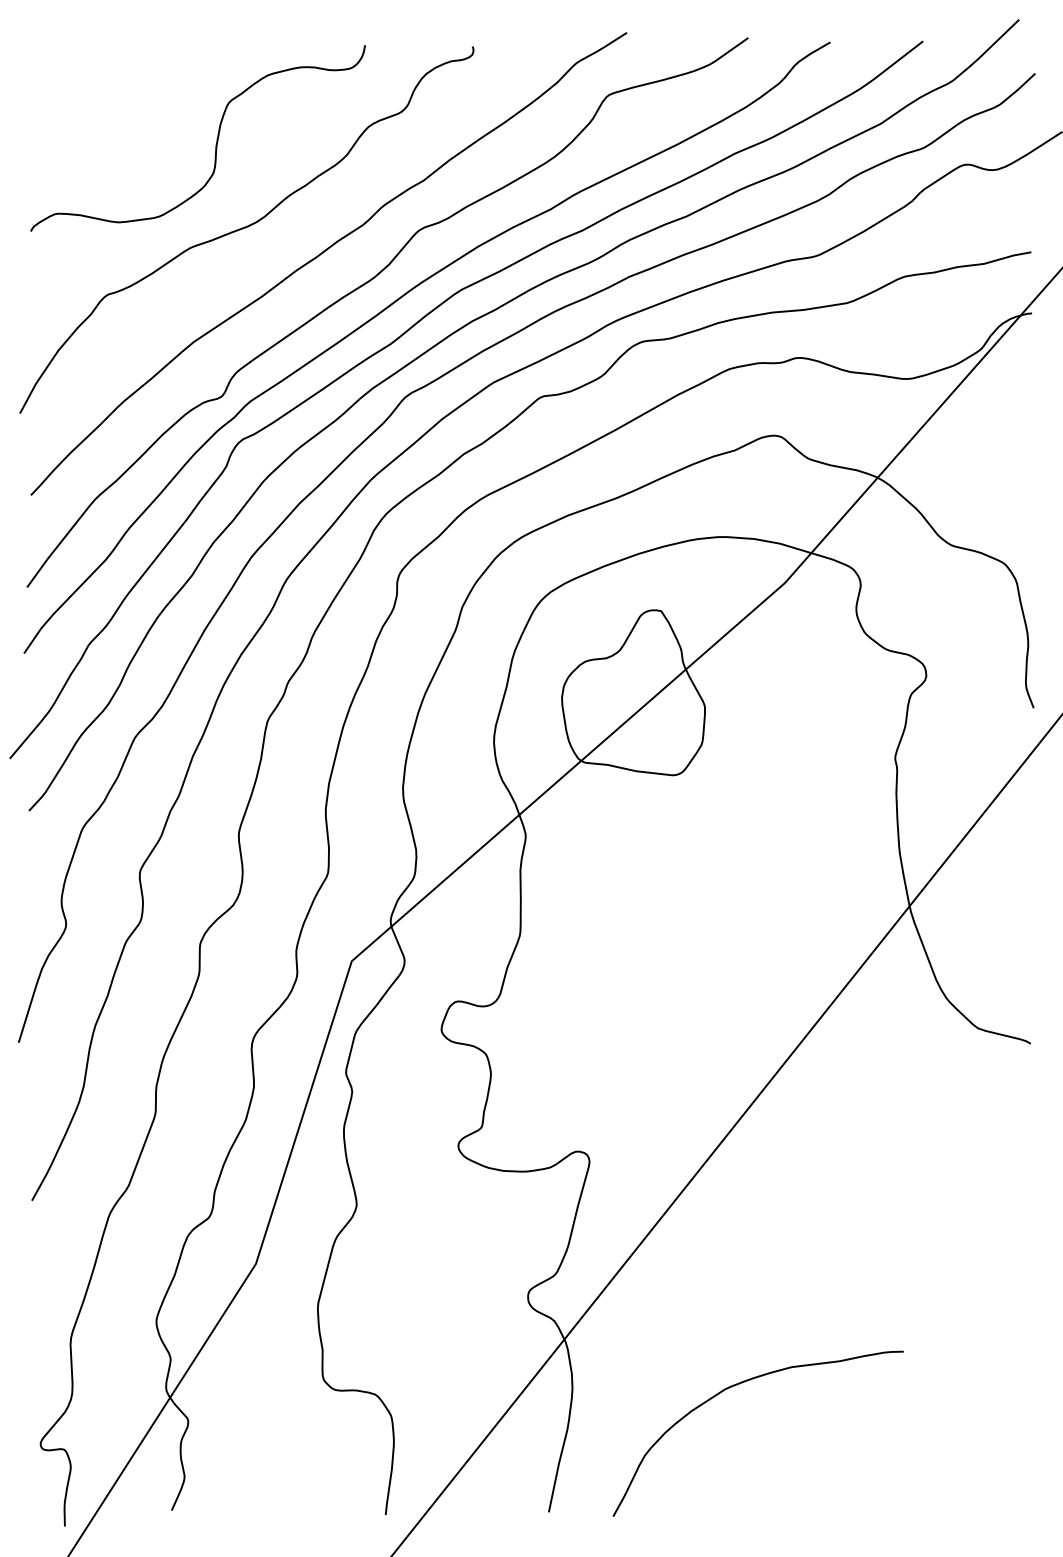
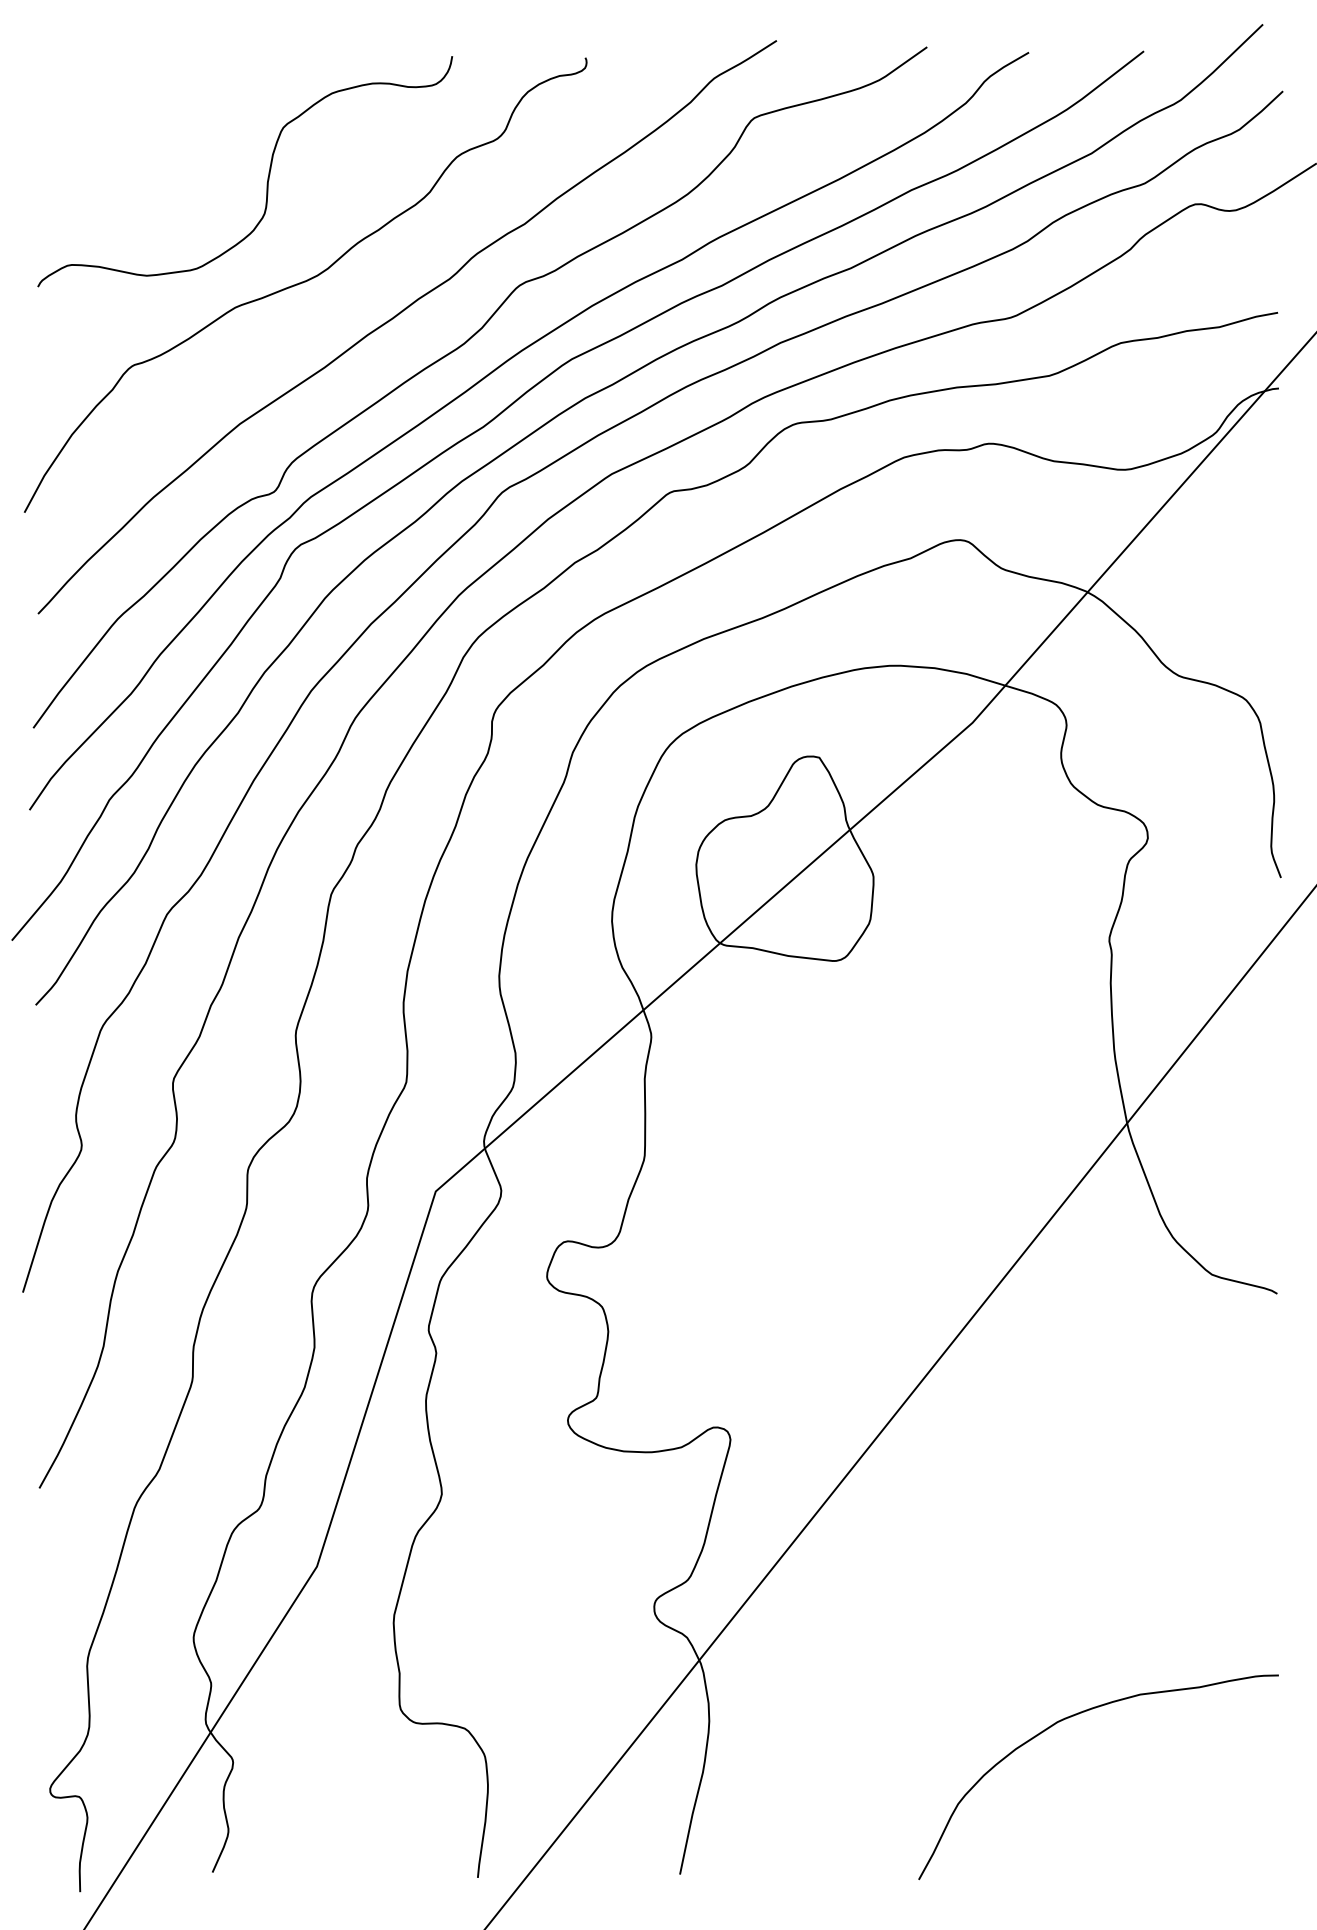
curve: (740, 1384) -> (1076, 1715), moved

